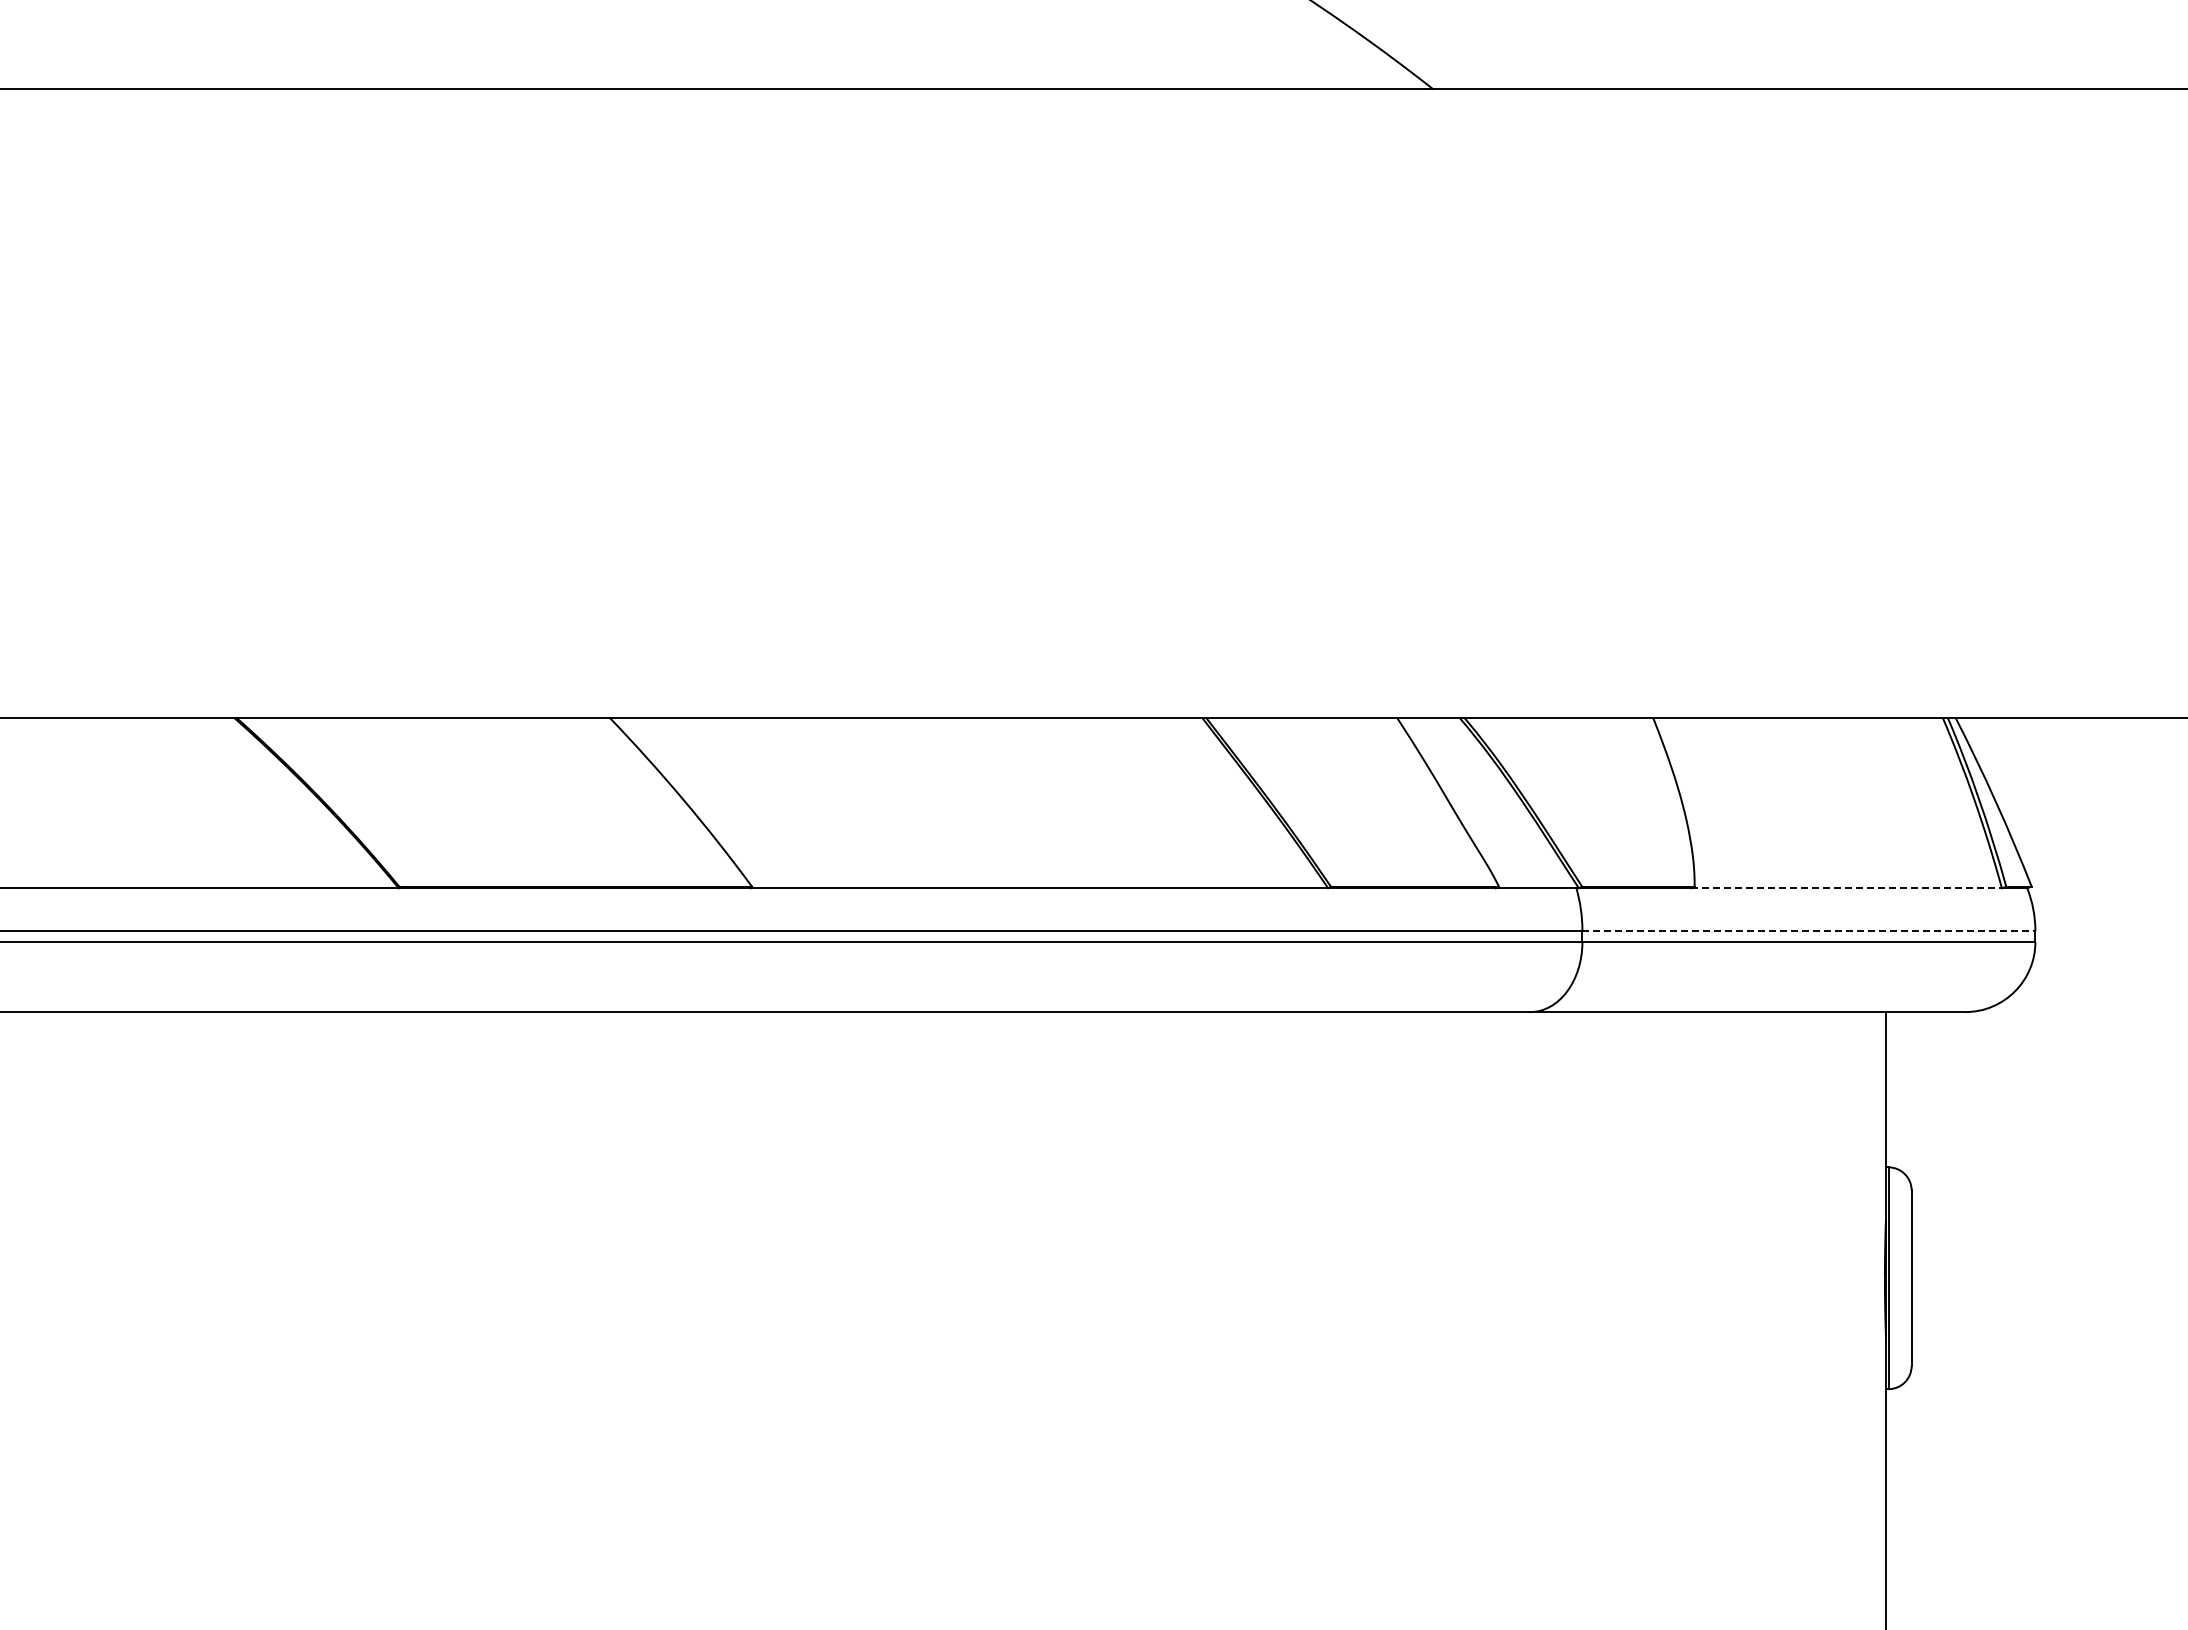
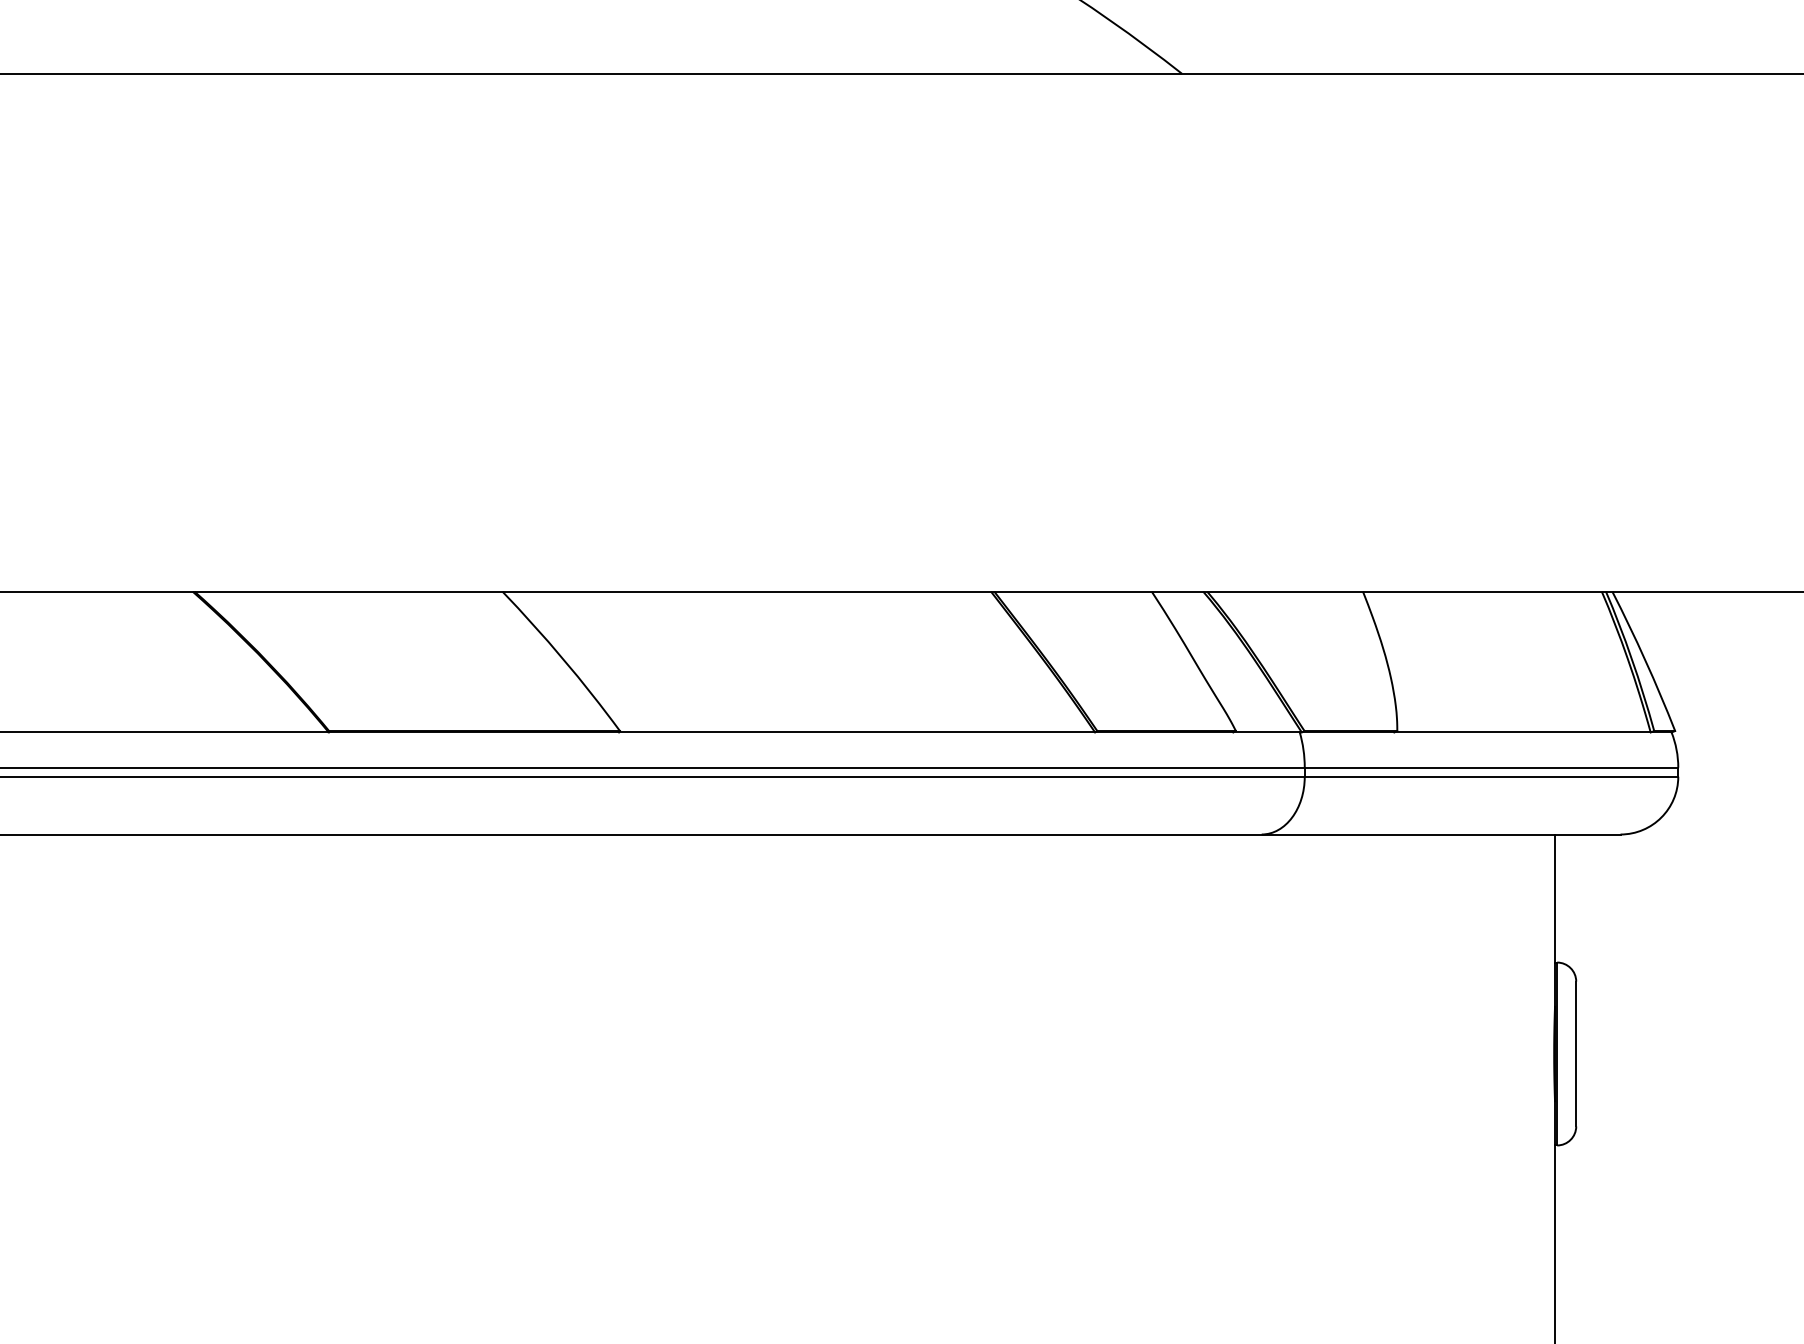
line: (1847, 888) -> (1523, 732), dashed -> solid
line: (1809, 931) -> (1492, 768), dashed -> solid

